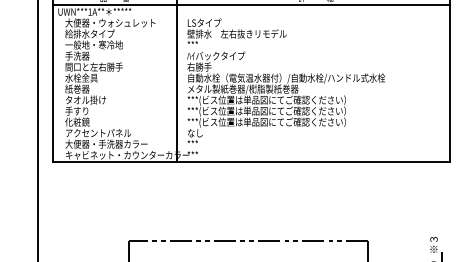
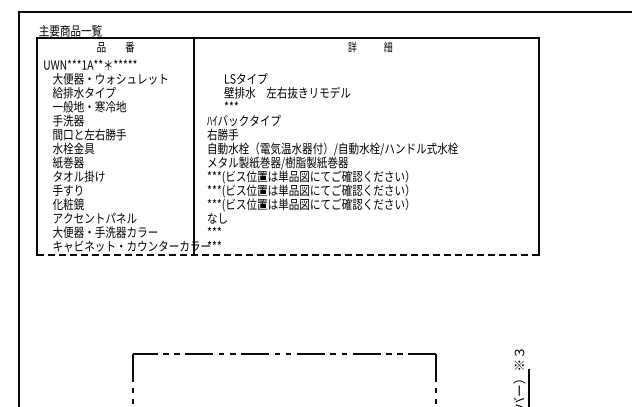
line: (251, 5) -> (288, 56), removed
text: (236, 31) -> (286, 89), moved
line: (251, 161) -> (288, 254), solid -> dashed

